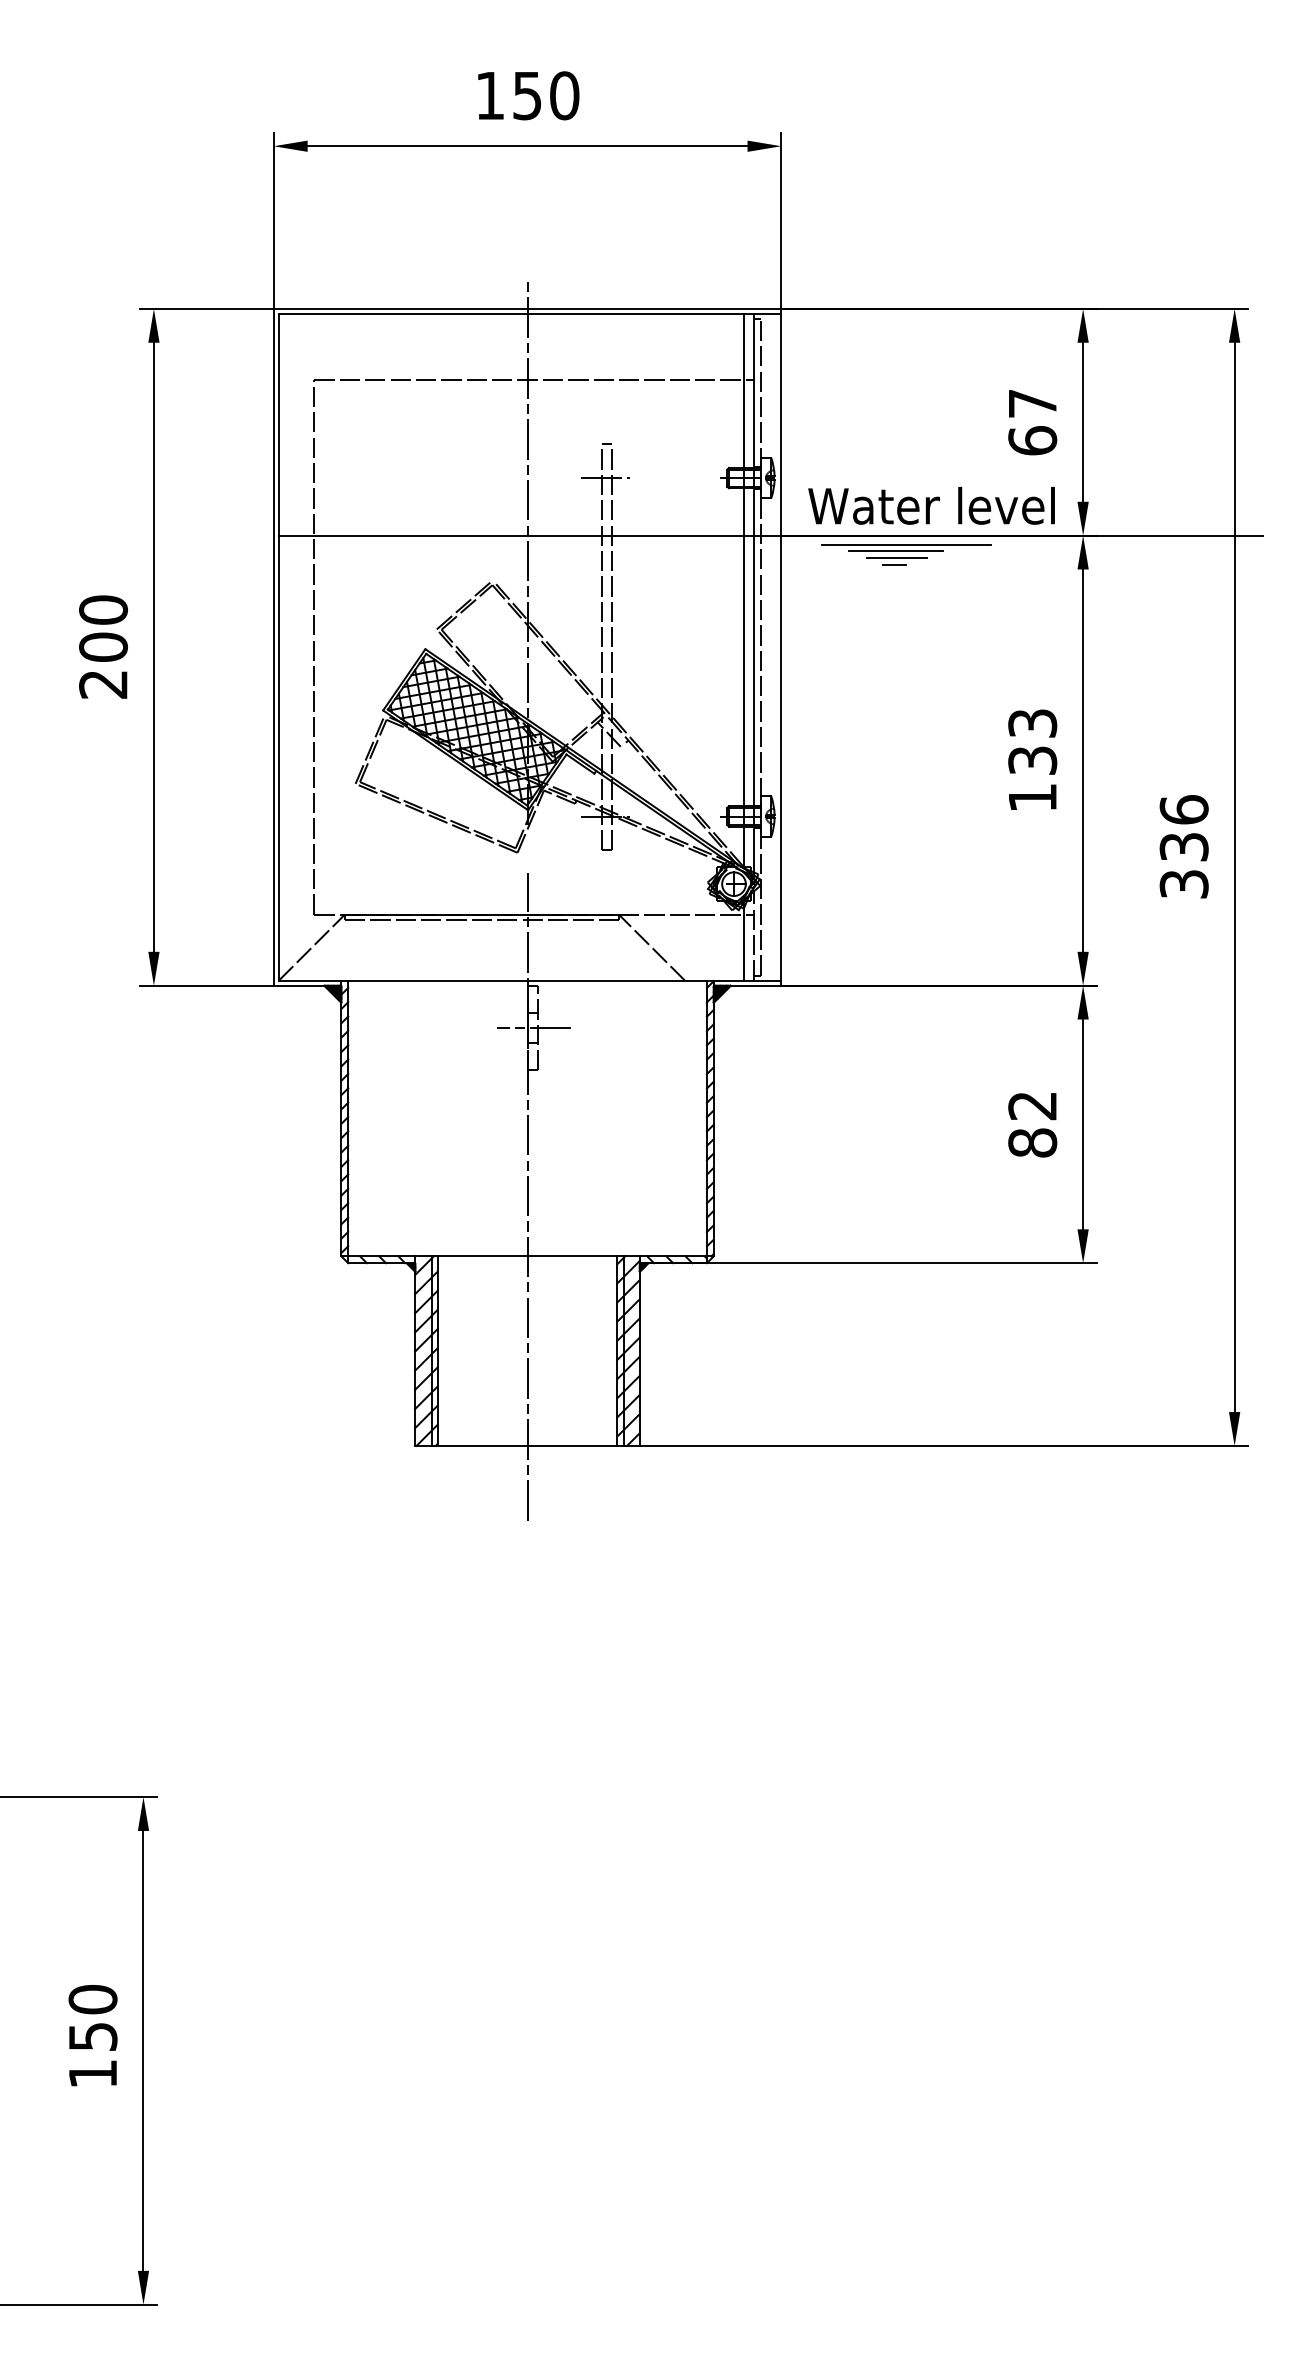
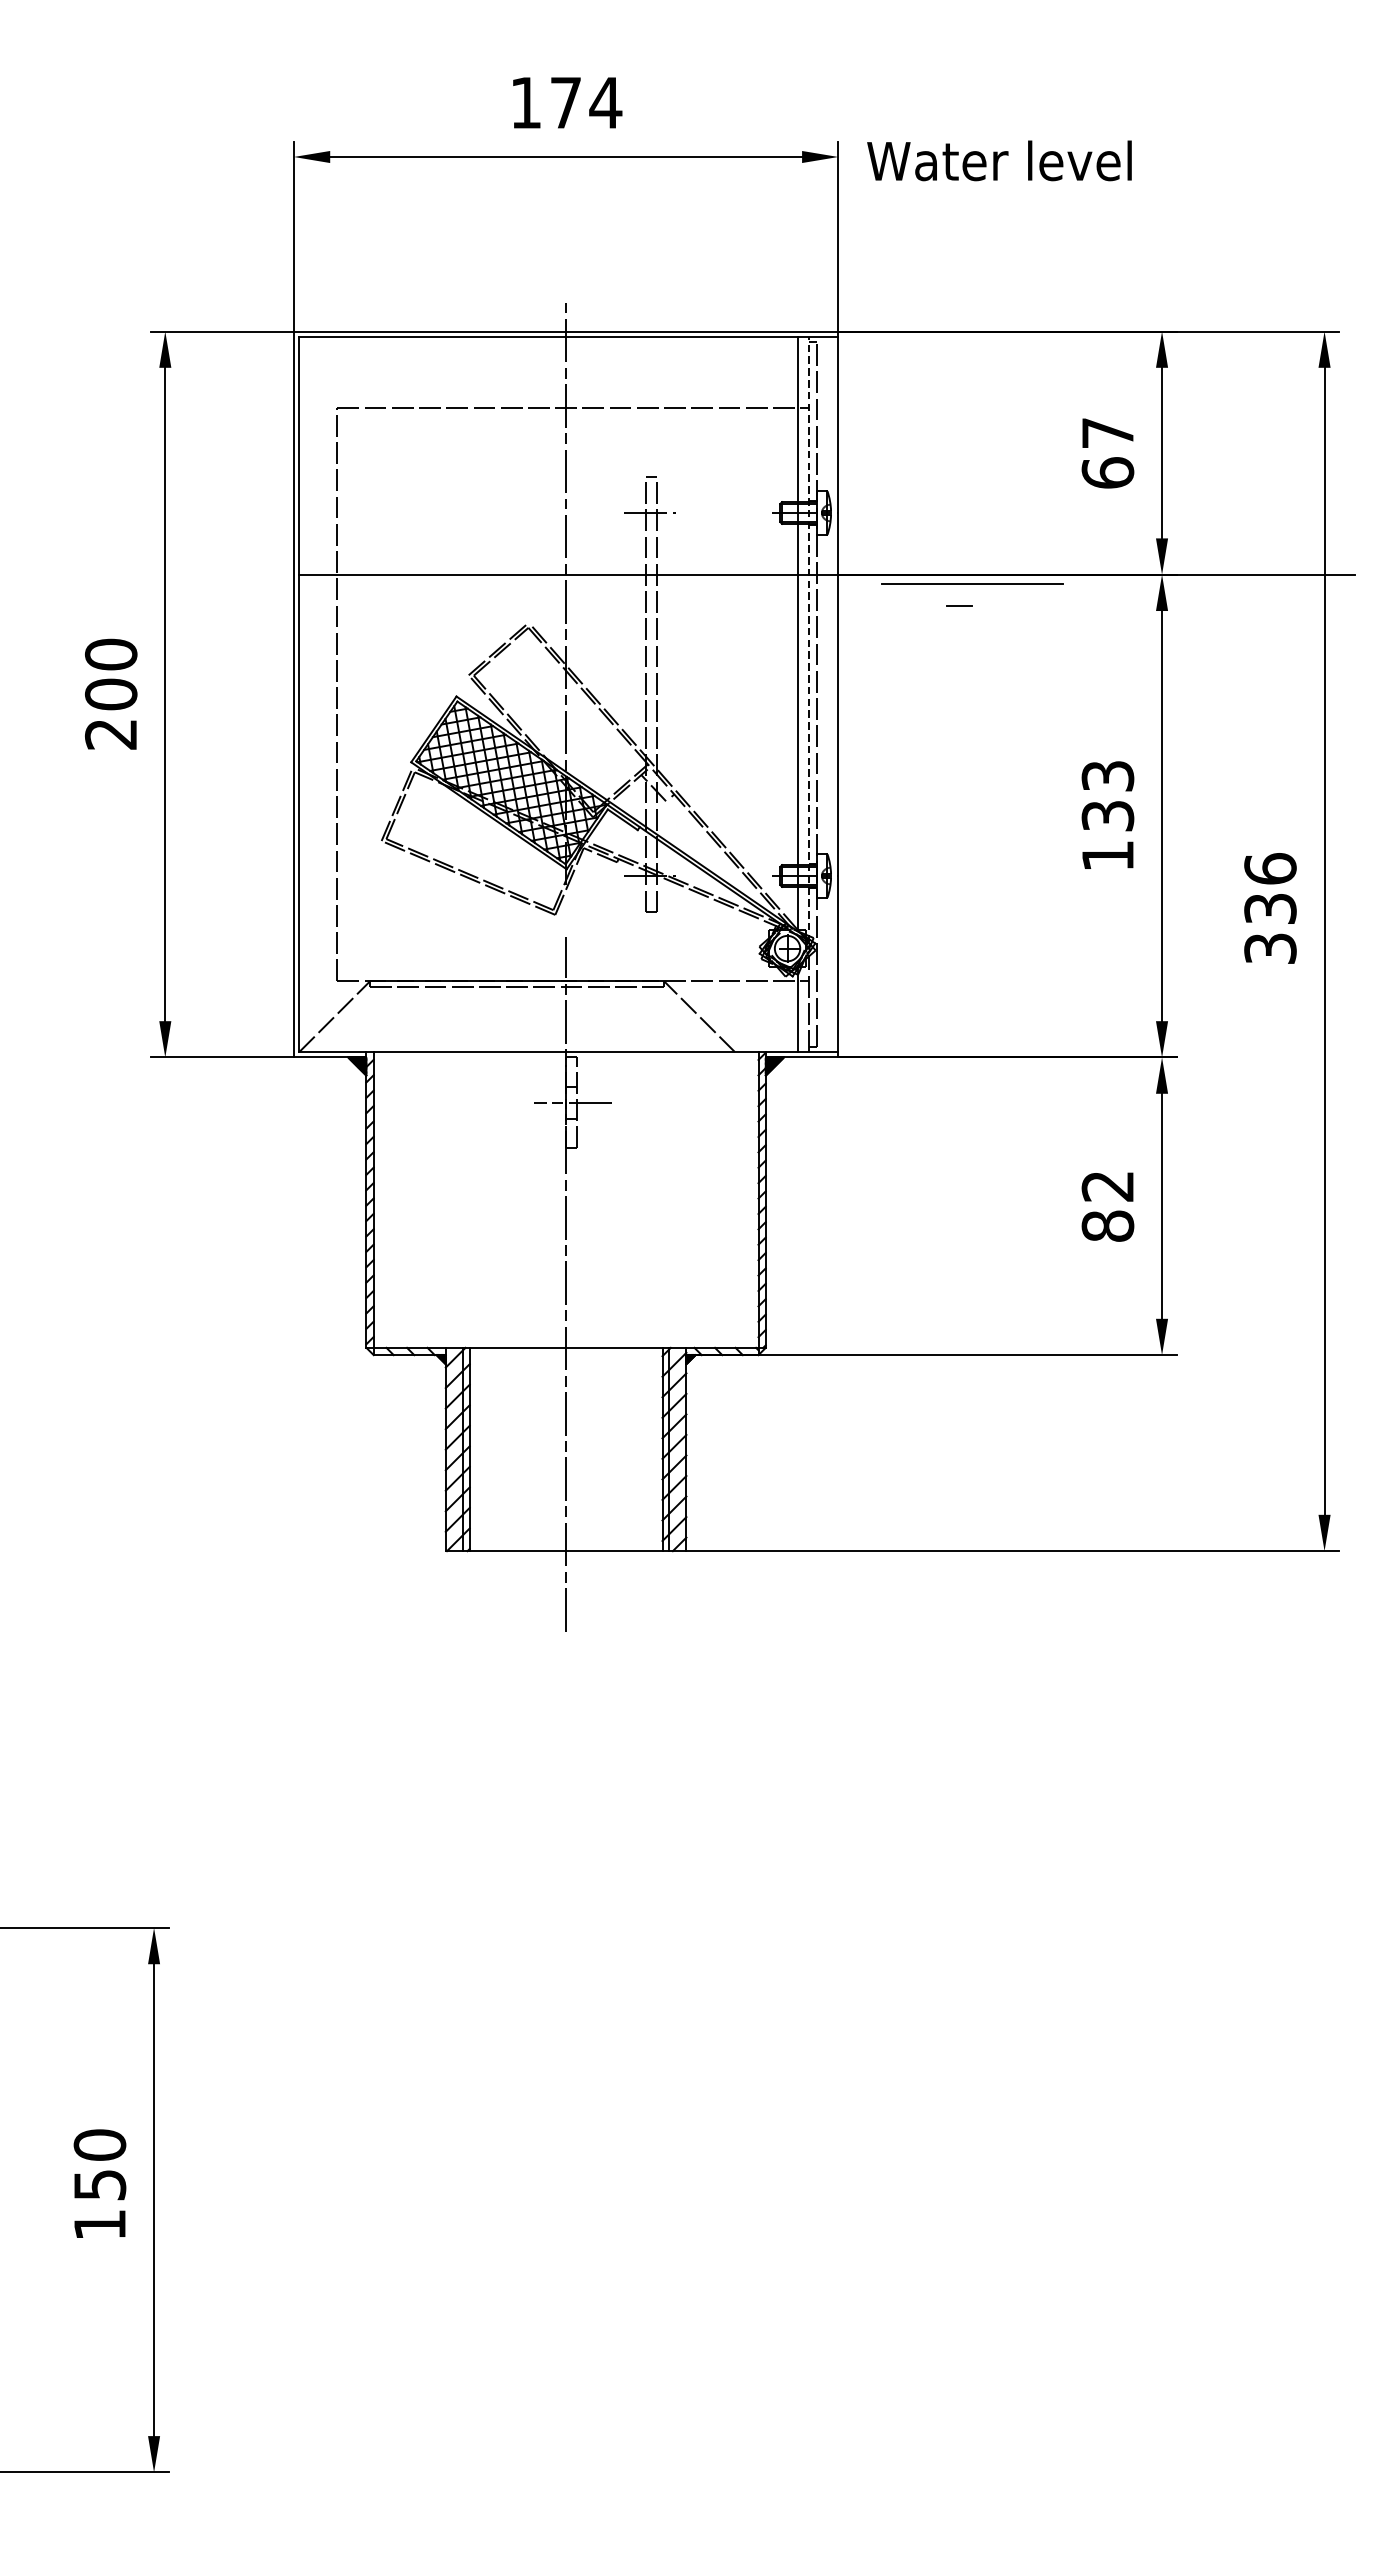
text: (546, 95) -> (586, 102), 150 -> 174
text: (931, 505) -> (999, 160), moved
line: (895, 551) -> (960, 591), removed
line: (896, 558) -> (961, 599), removed
line: (754, 595) -> (809, 638), solid -> dashed

